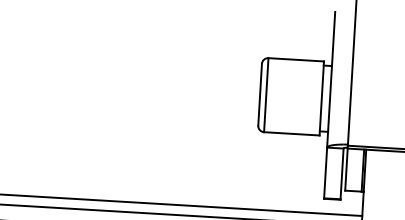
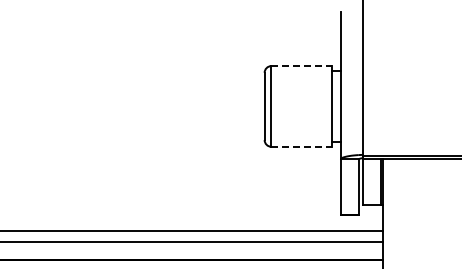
line: (297, 60) -> (302, 66), solid -> dashed
line: (292, 133) -> (302, 146), solid -> dashed

